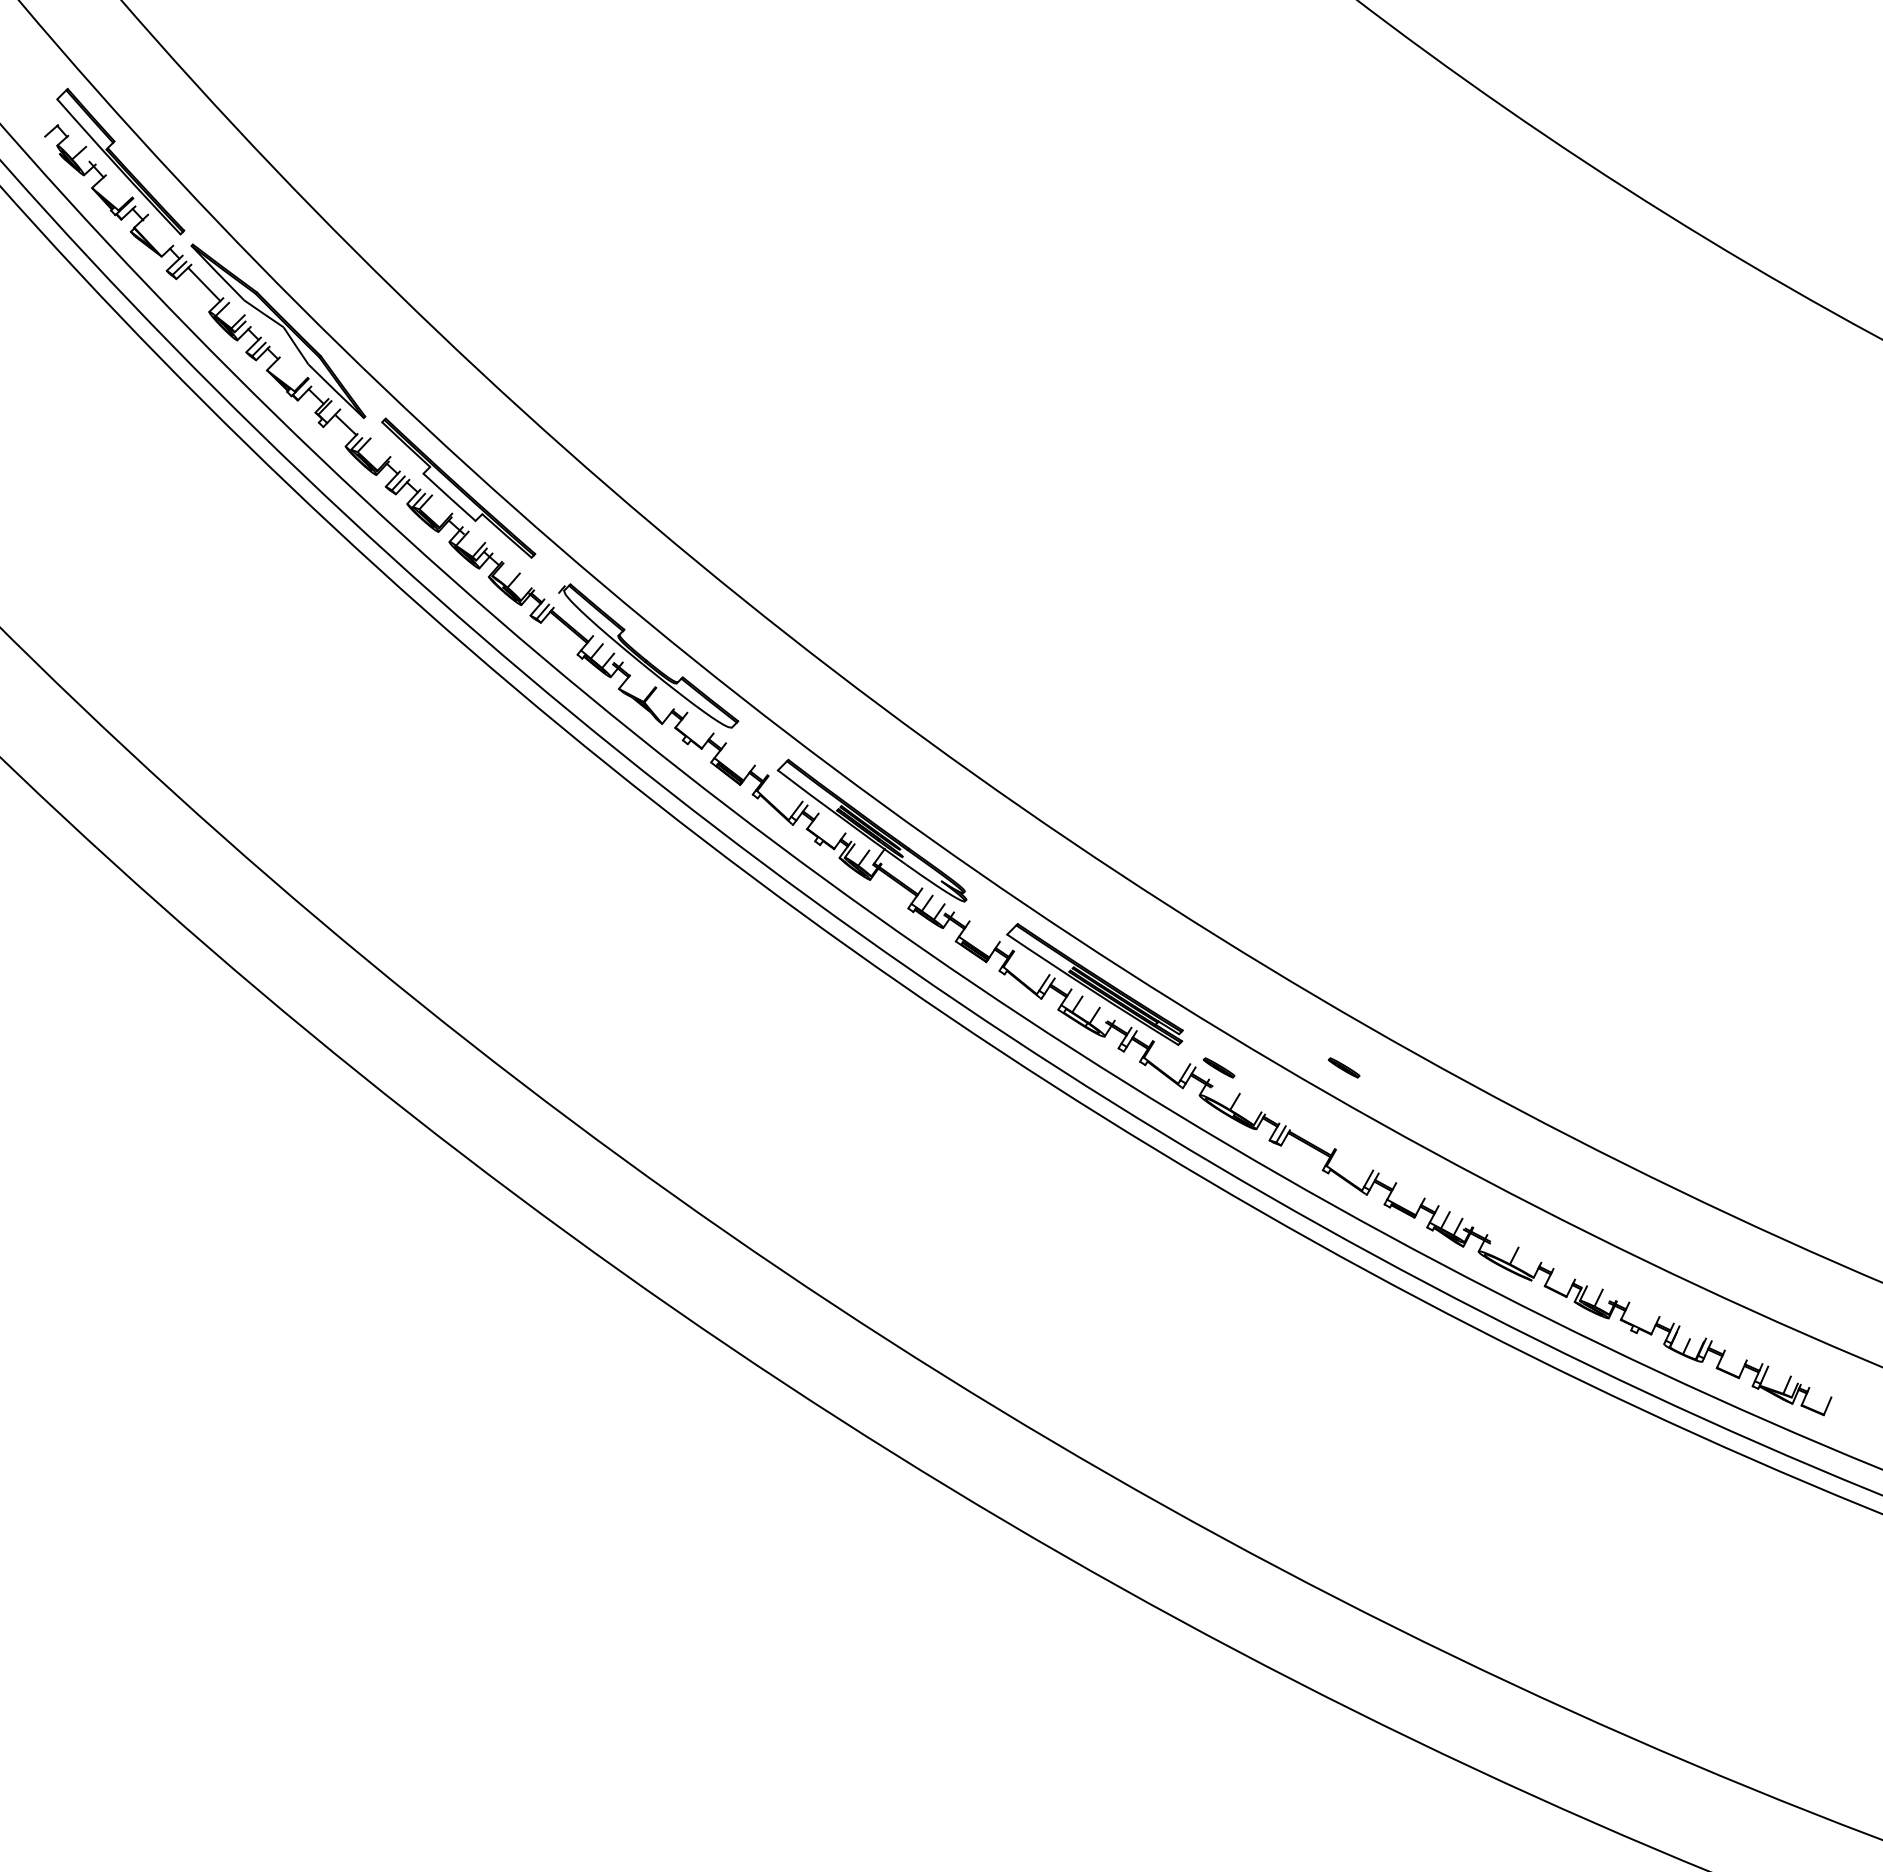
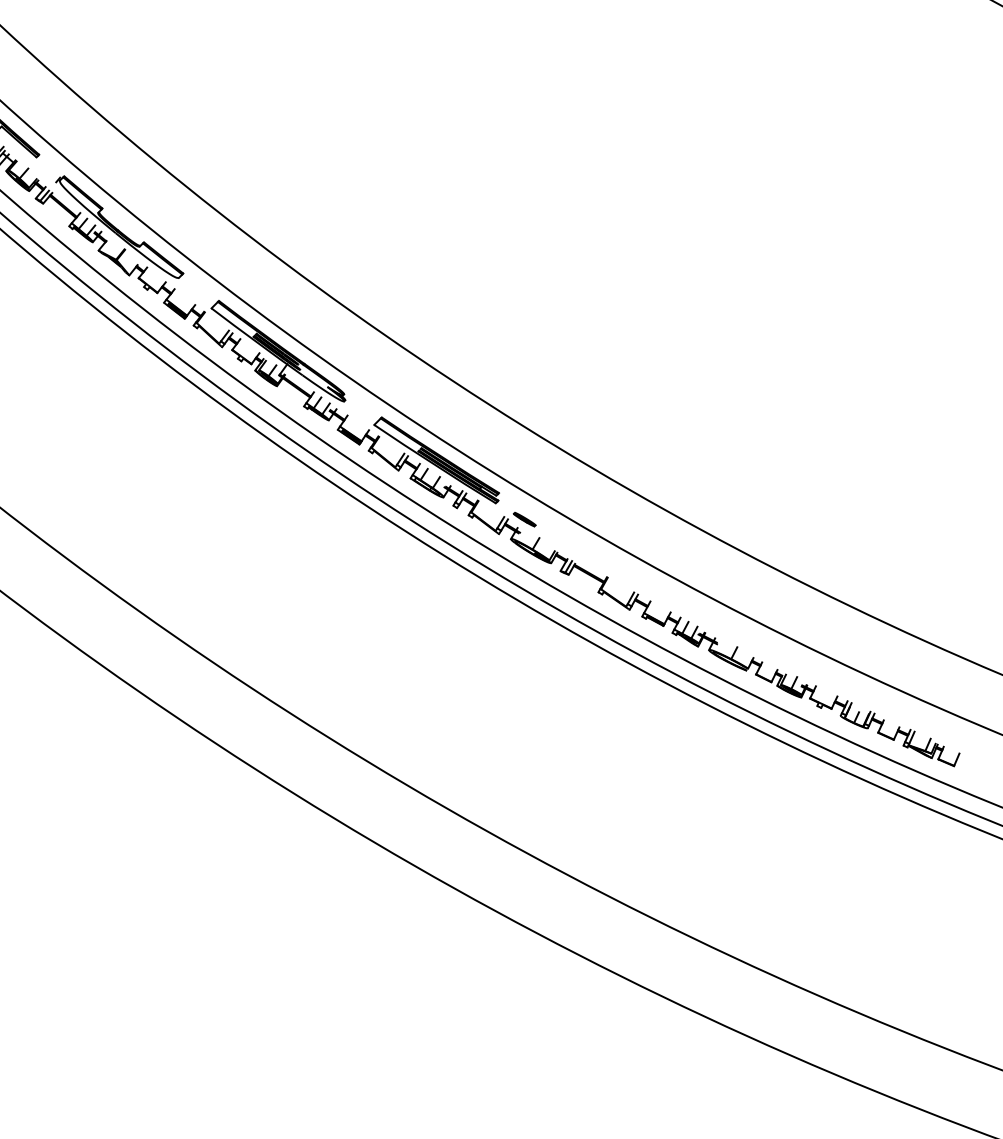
part: (1343, 1067) -> (613, 519), removed

